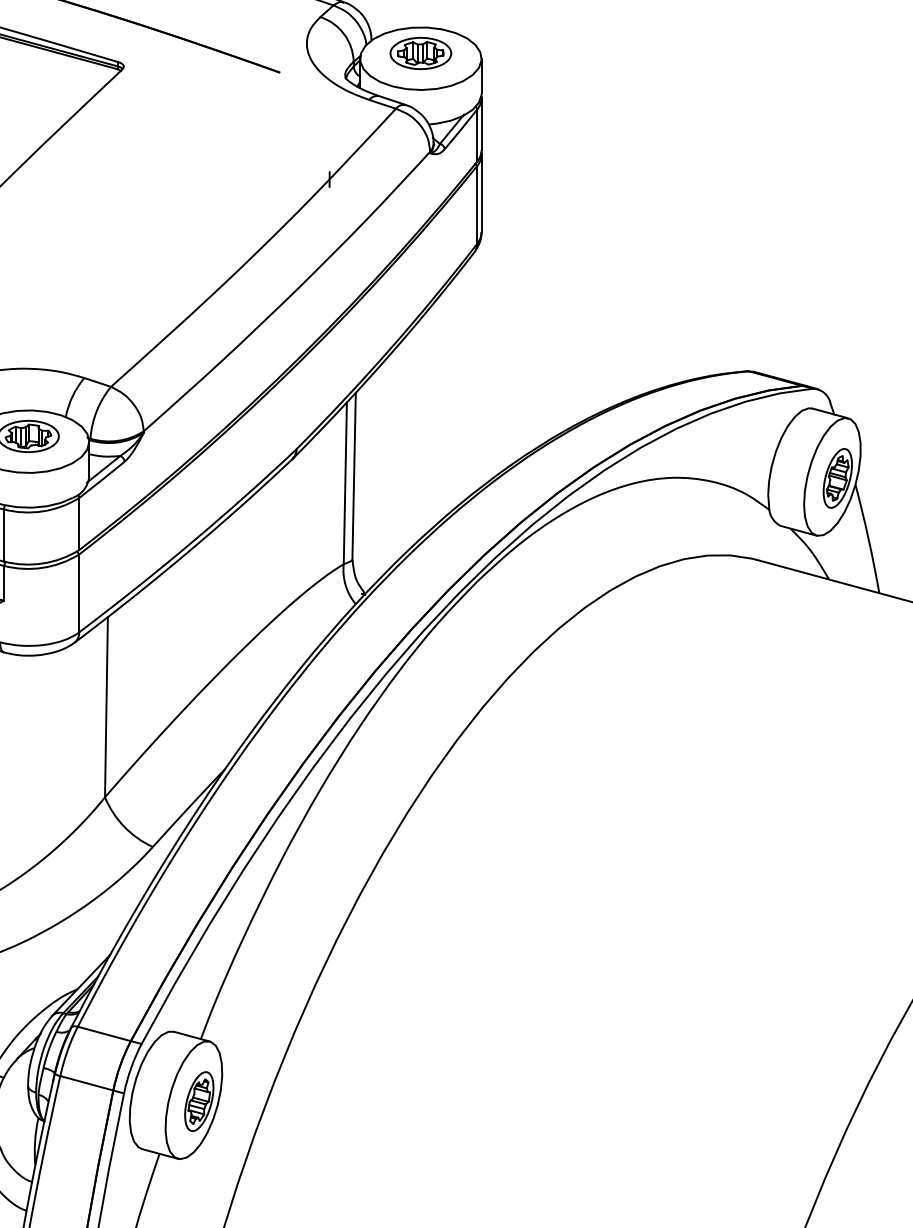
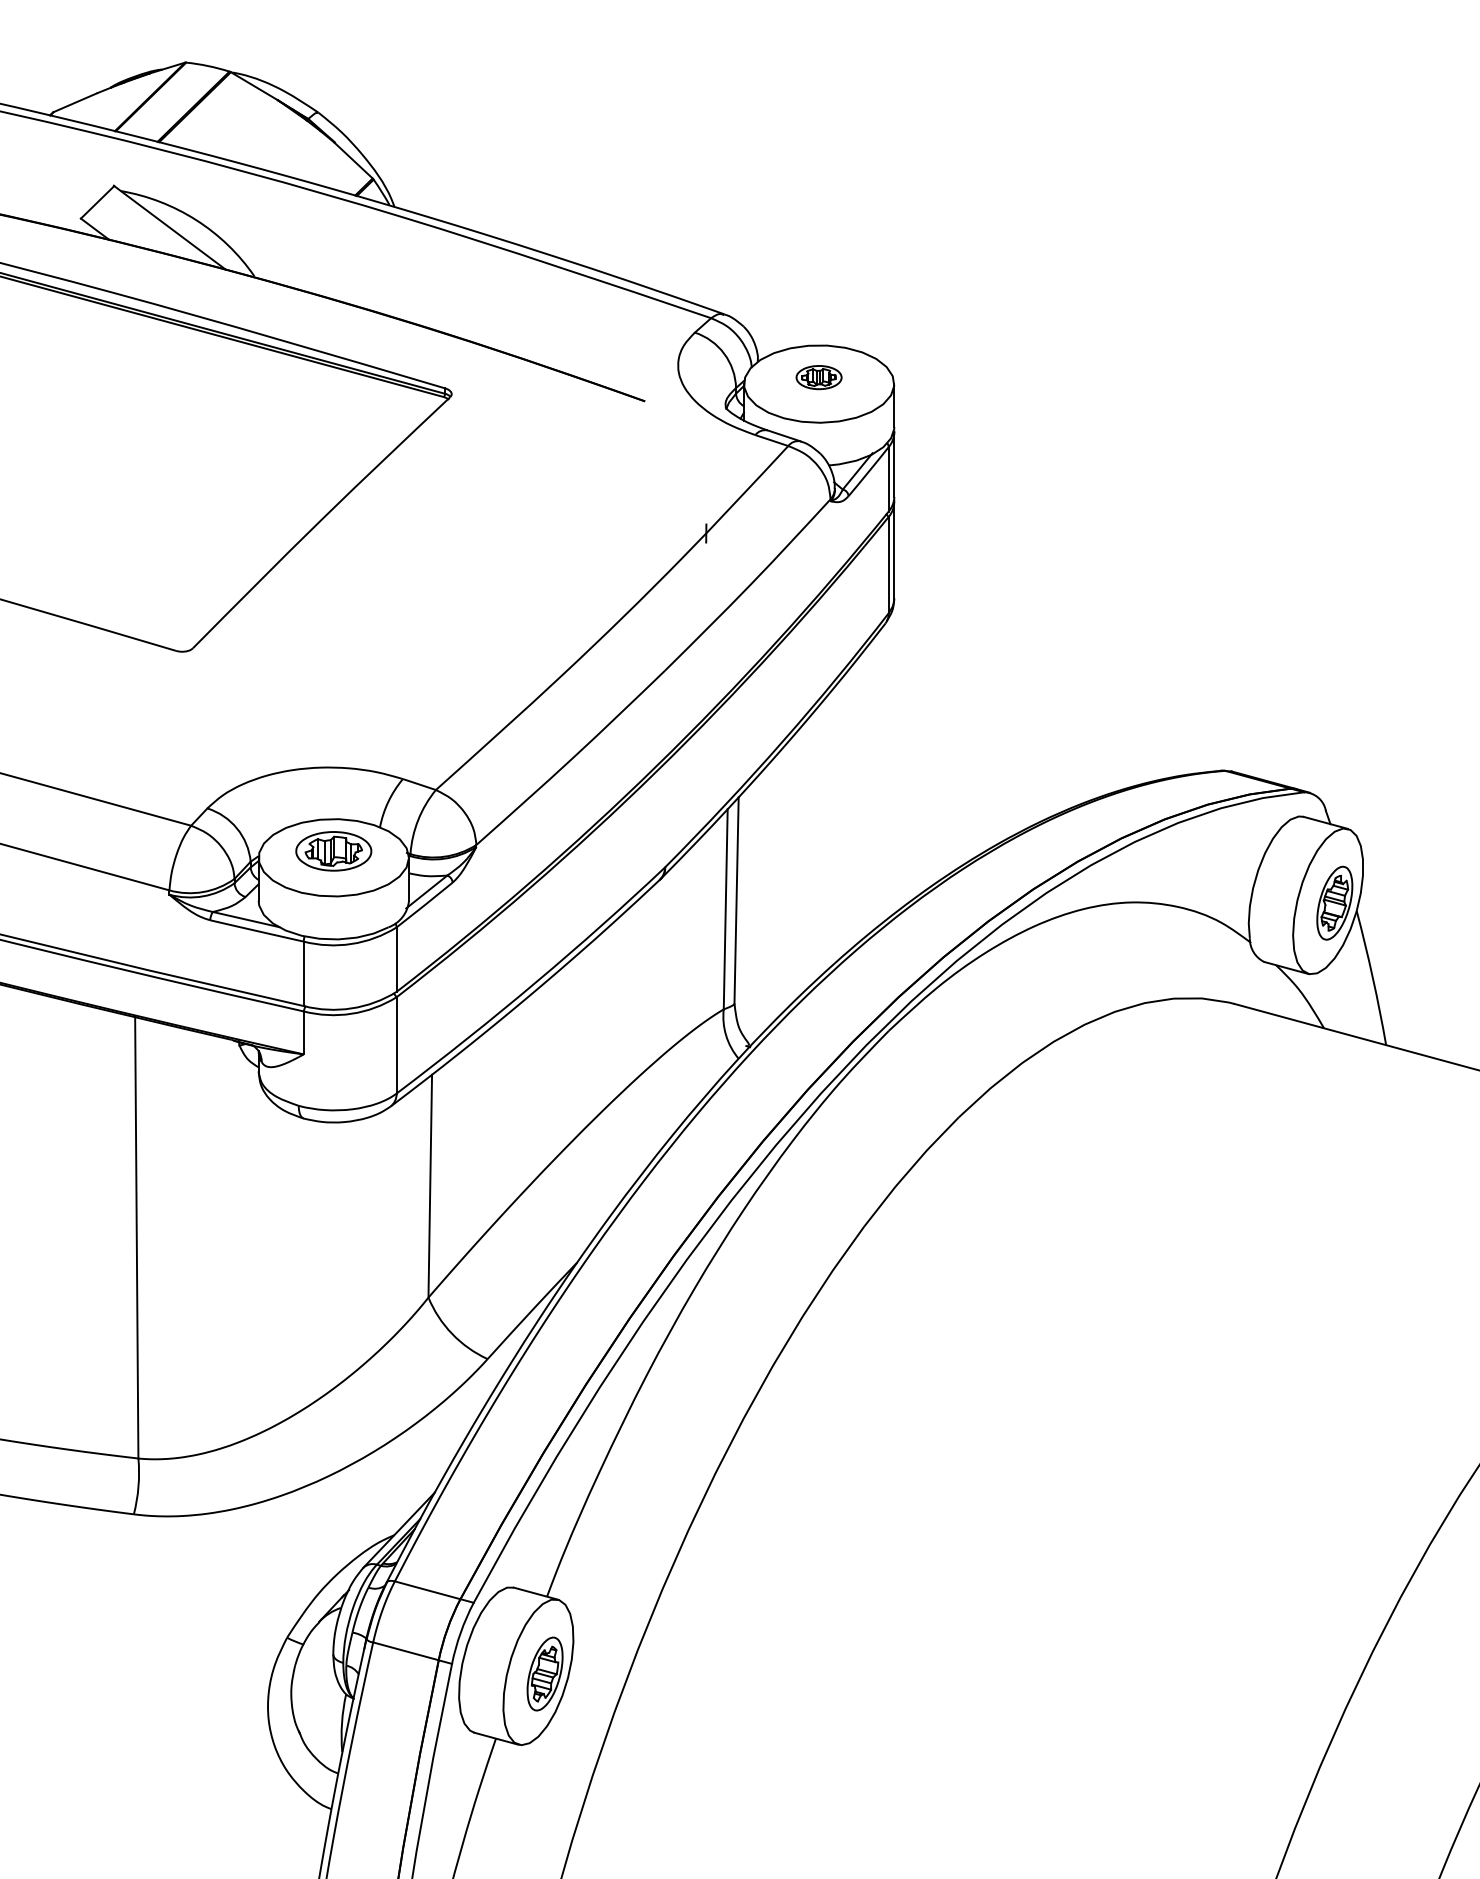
part: (420, 53) -> (818, 377), size x0.6

